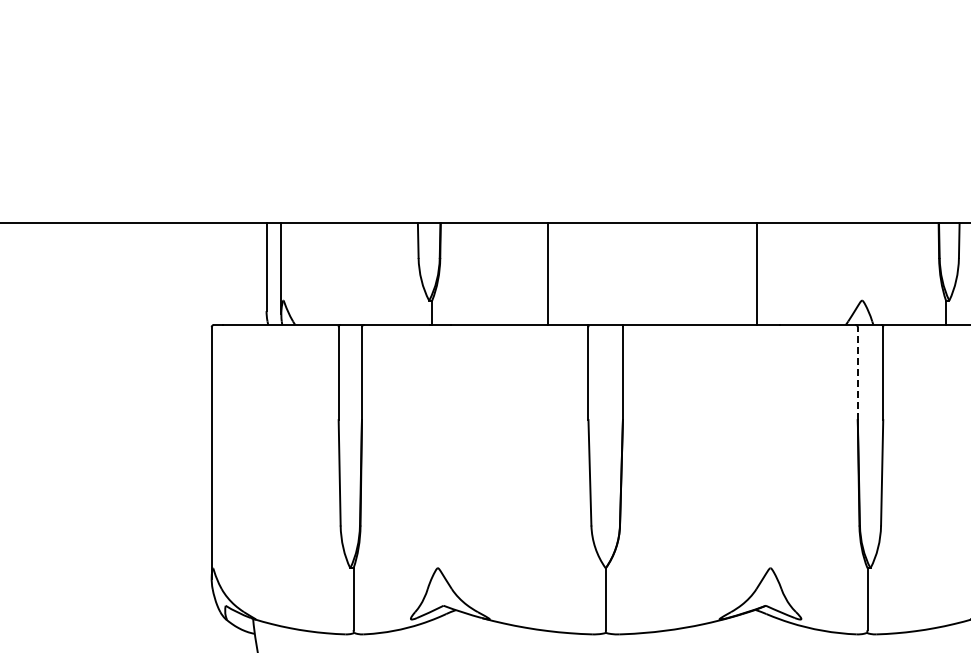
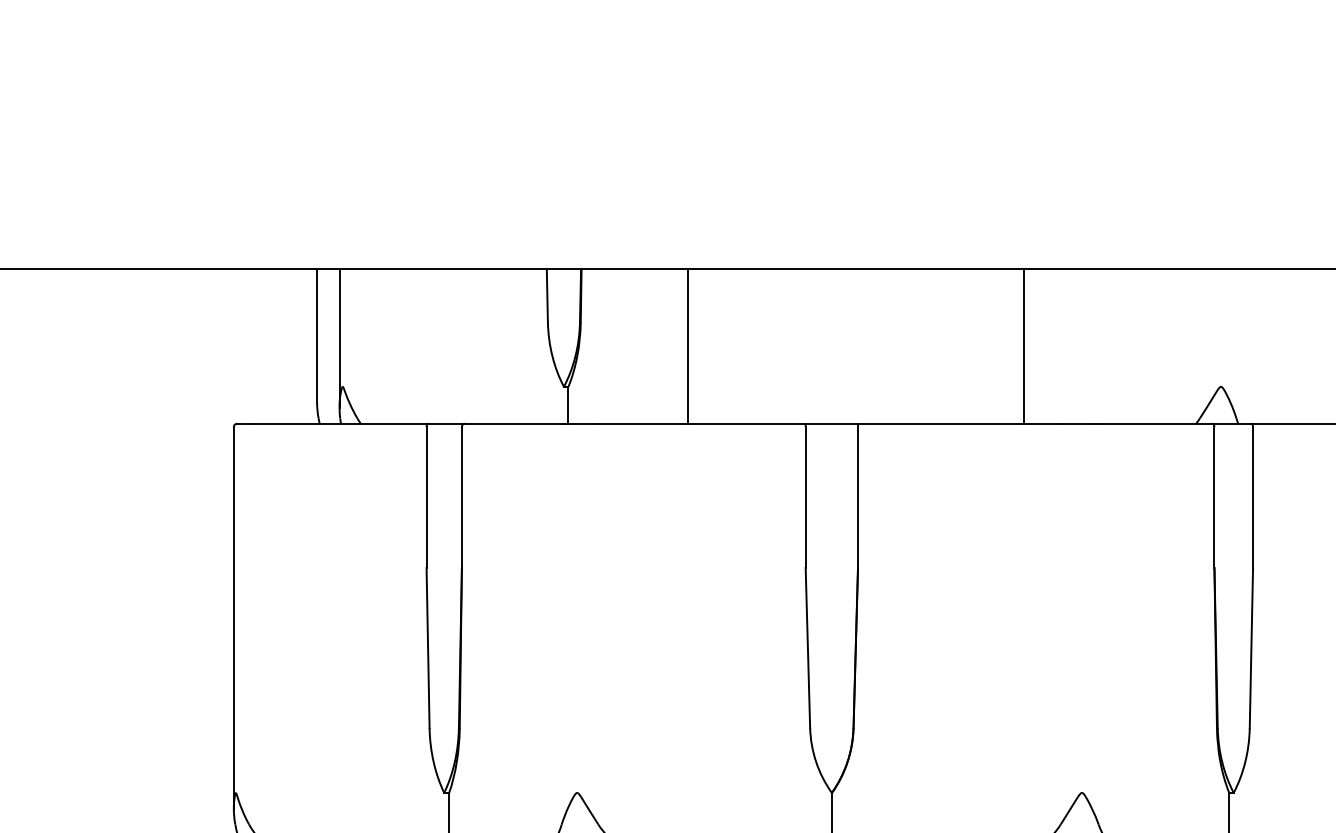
line: (548, 274) -> (688, 347), moved
line: (757, 274) -> (1024, 347), moved
line: (857, 373) -> (1213, 497), dashed -> solid

